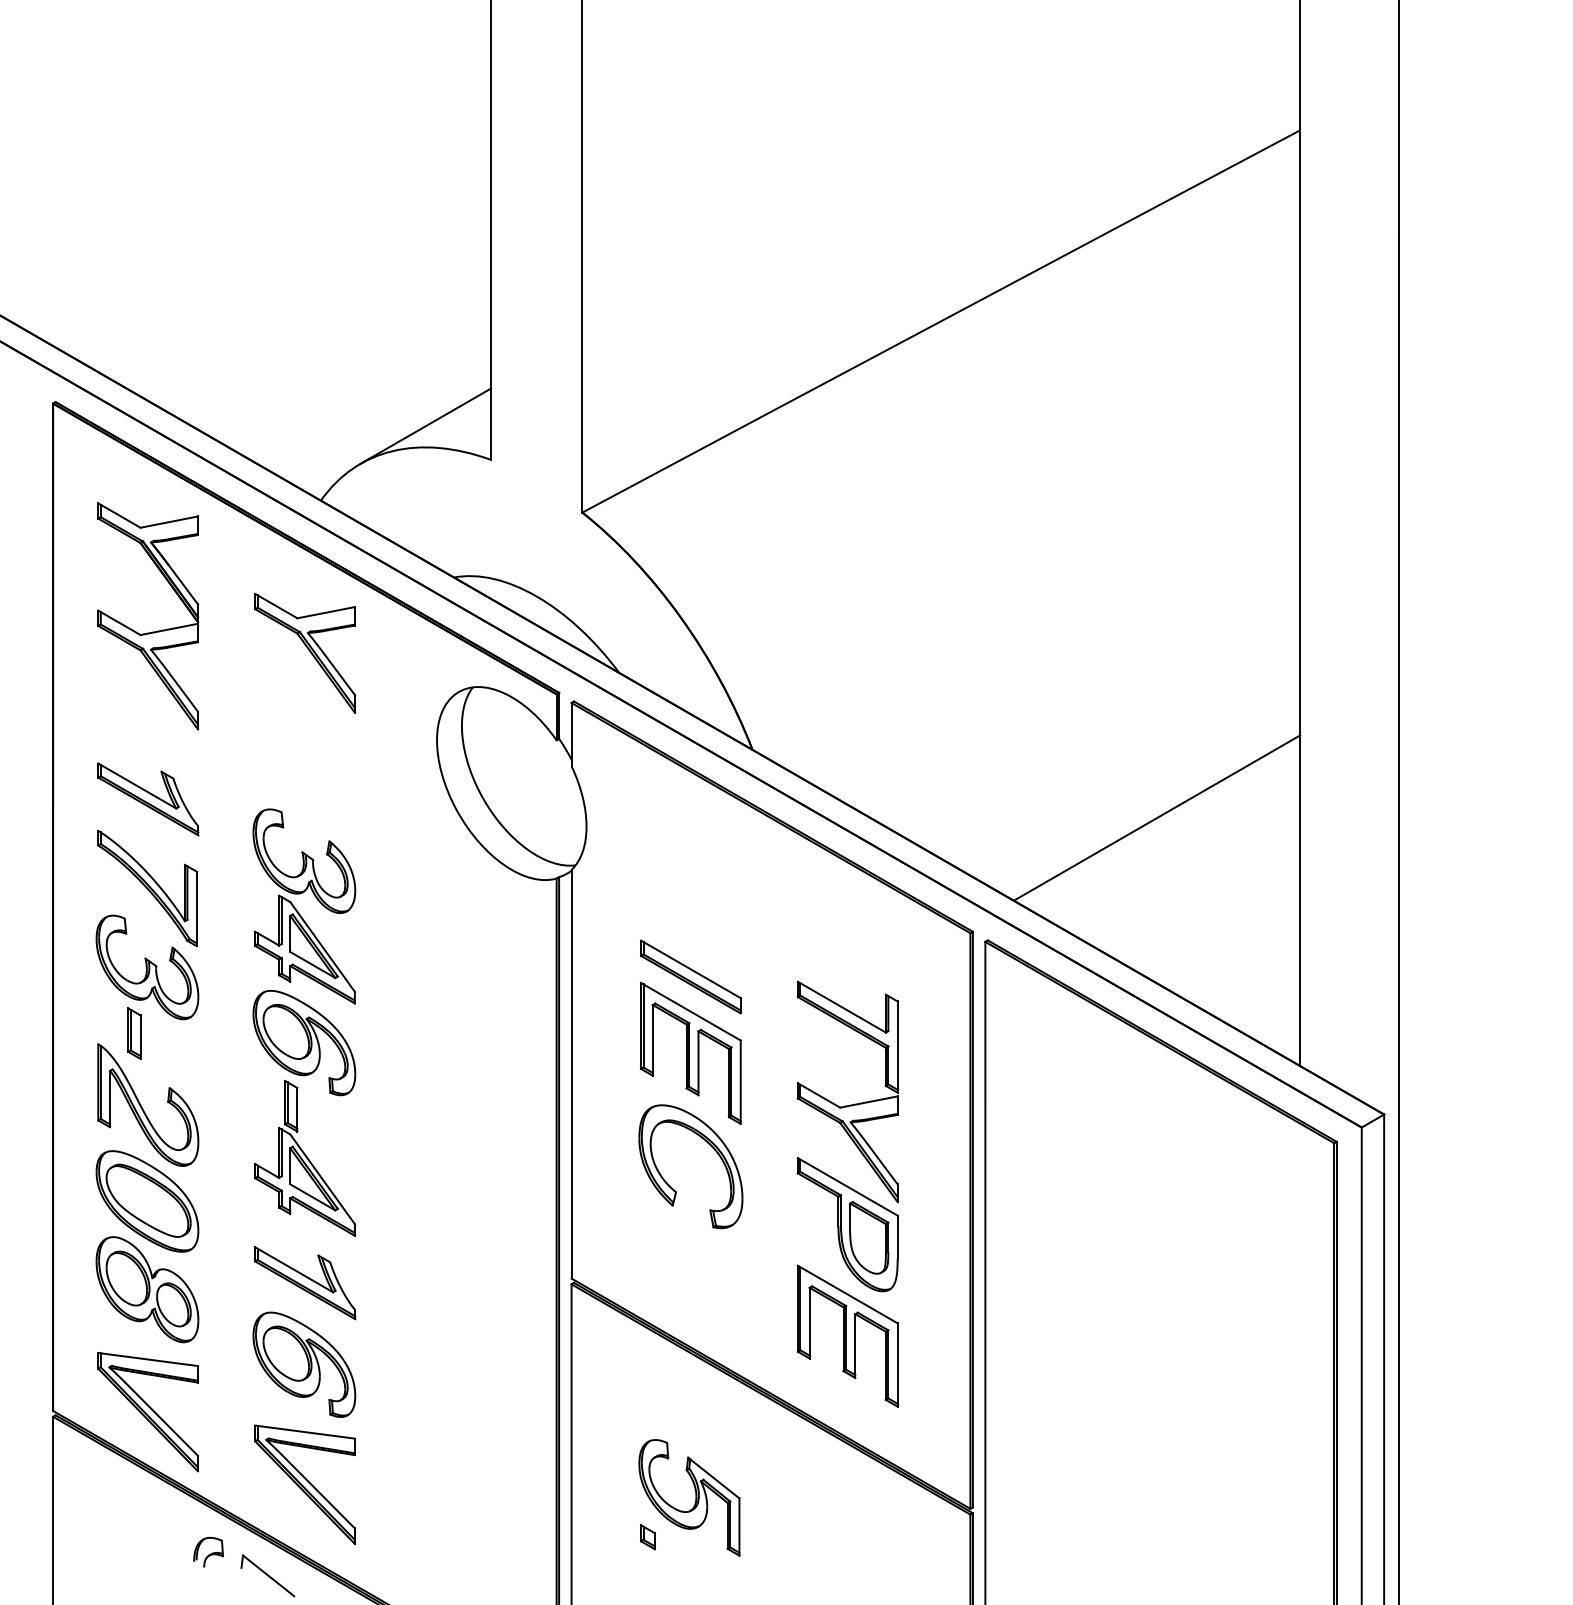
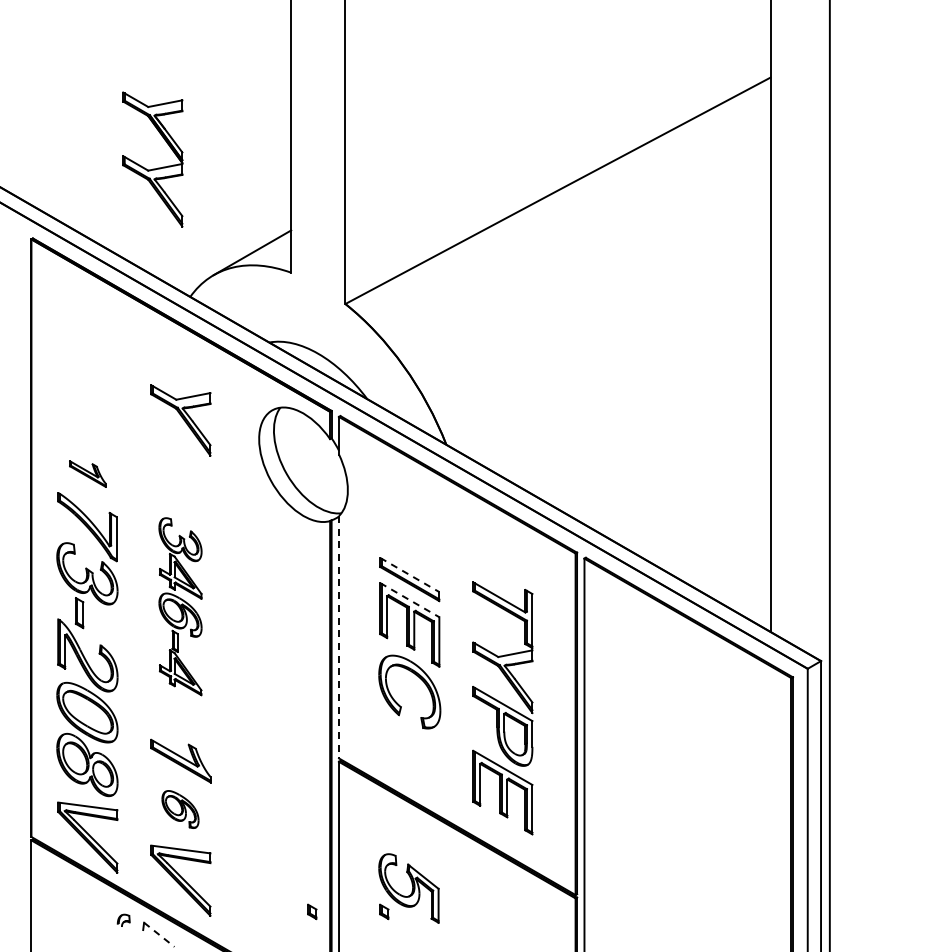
part: (147, 631) -> (152, 168), moved
part: (304, 653) -> (180, 420), moved
part: (147, 798) -> (87, 473), size x0.6
line: (1157, 818) -> (686, 485), removed
line: (692, 970) -> (410, 575), solid -> dashed
line: (692, 1012) -> (410, 600), solid -> dashed
part: (304, 1022) -> (180, 606), size x0.7
line: (572, 1074) -> (339, 637), solid -> dashed
part: (304, 1364) -> (180, 809), size x0.6
part: (526, 1536) -> (312, 911), added
part: (208, 1551) -> (123, 920), size x0.7
line: (268, 1577) -> (159, 935), solid -> dashed

